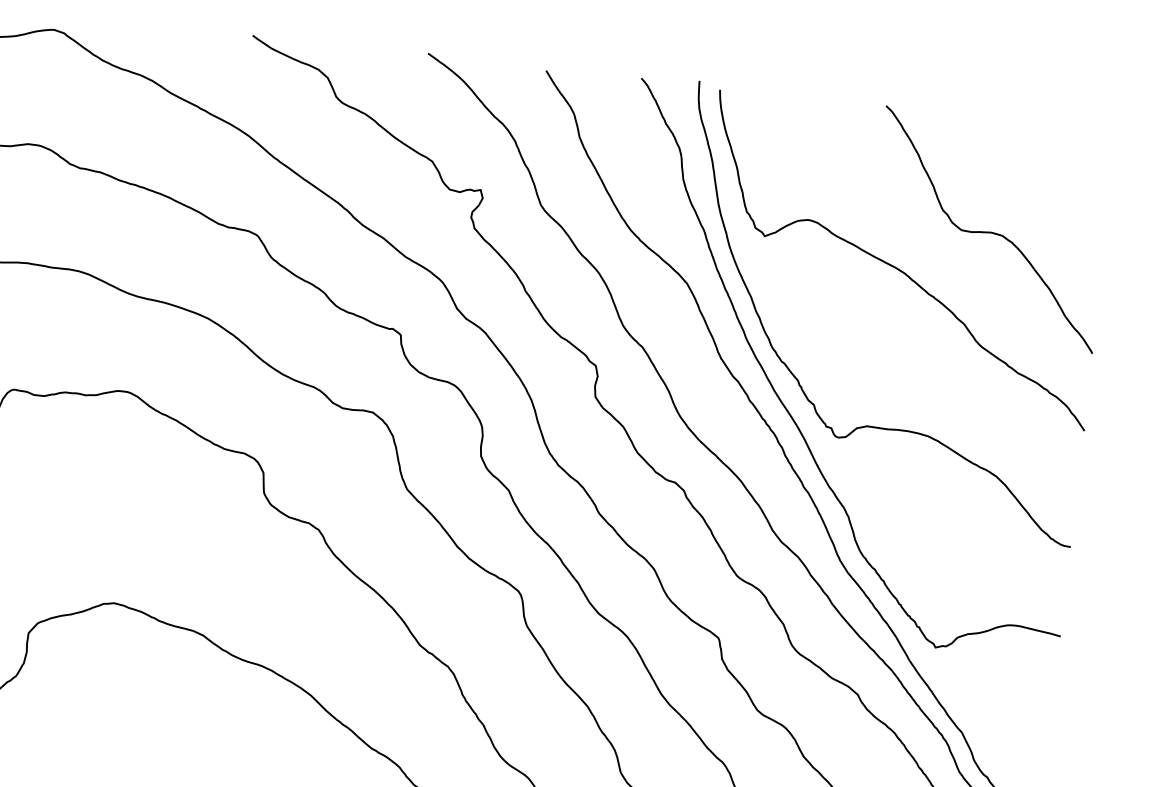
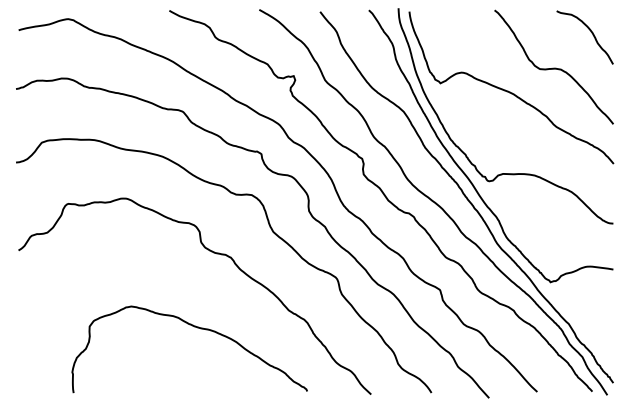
curve: (1069, 172) -> (591, 33), added

